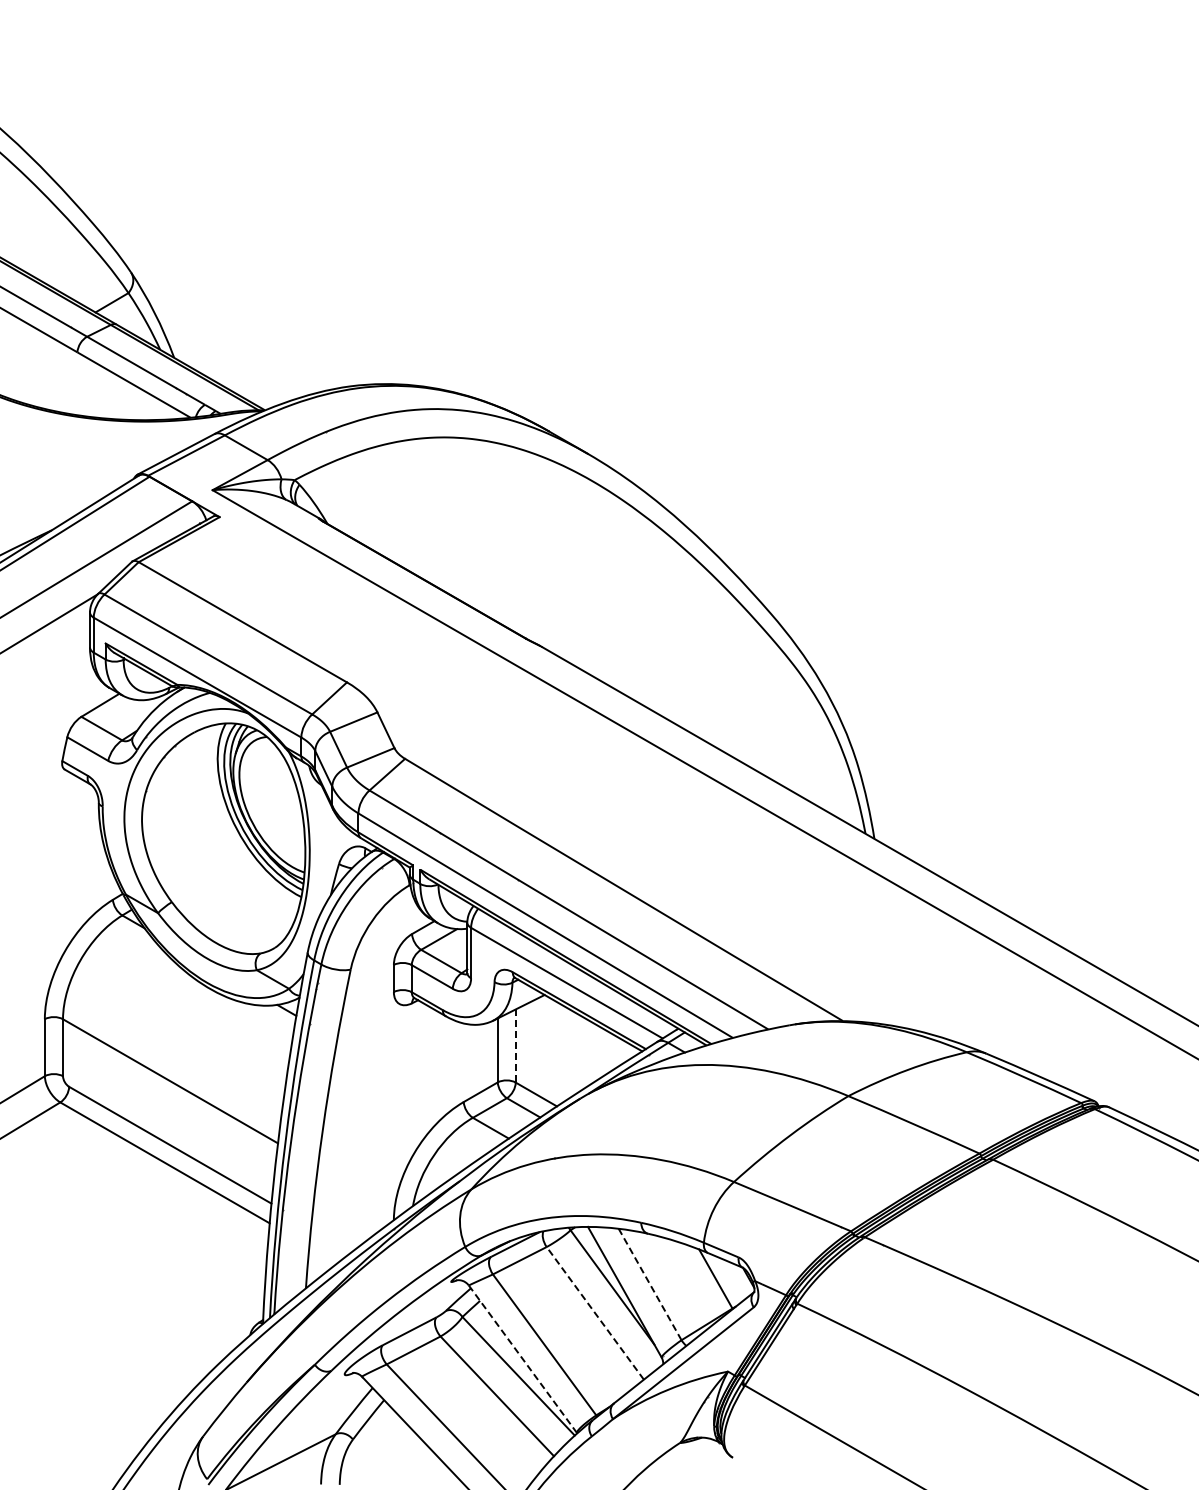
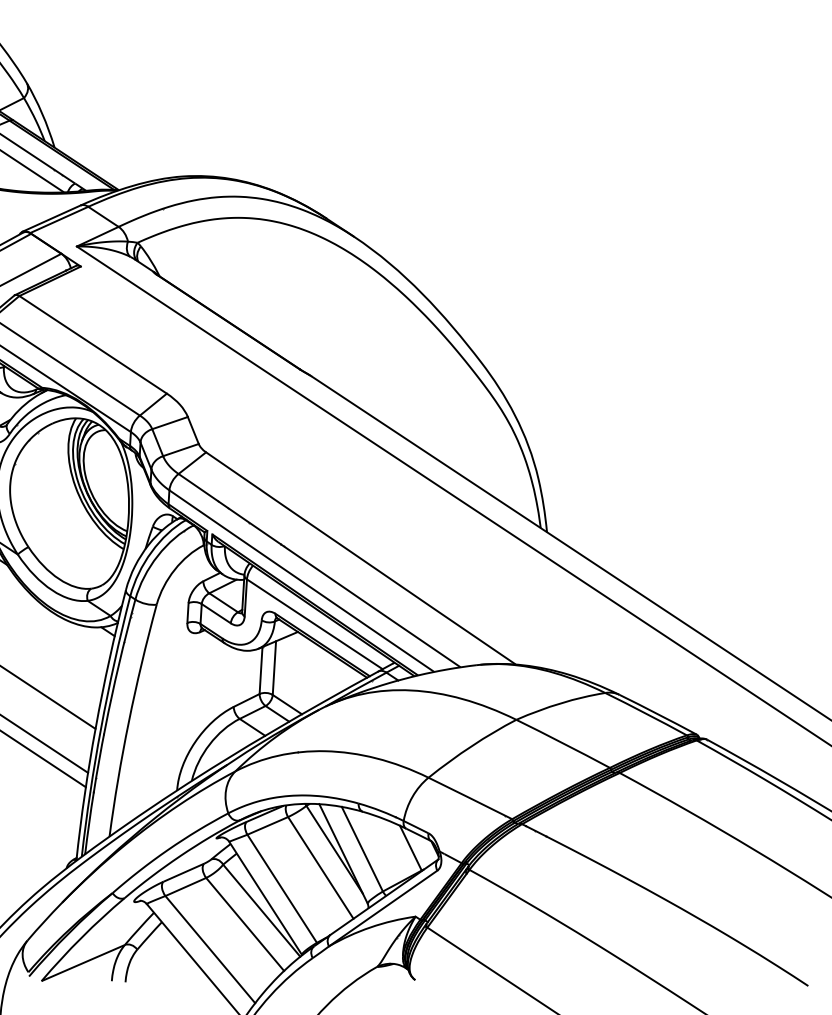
line: (515, 1046) -> (274, 668), dashed -> solid
line: (650, 1284) -> (362, 849), dashed -> solid
line: (595, 1312) -> (321, 867), dashed -> solid
line: (523, 1359) -> (266, 898), dashed -> solid

